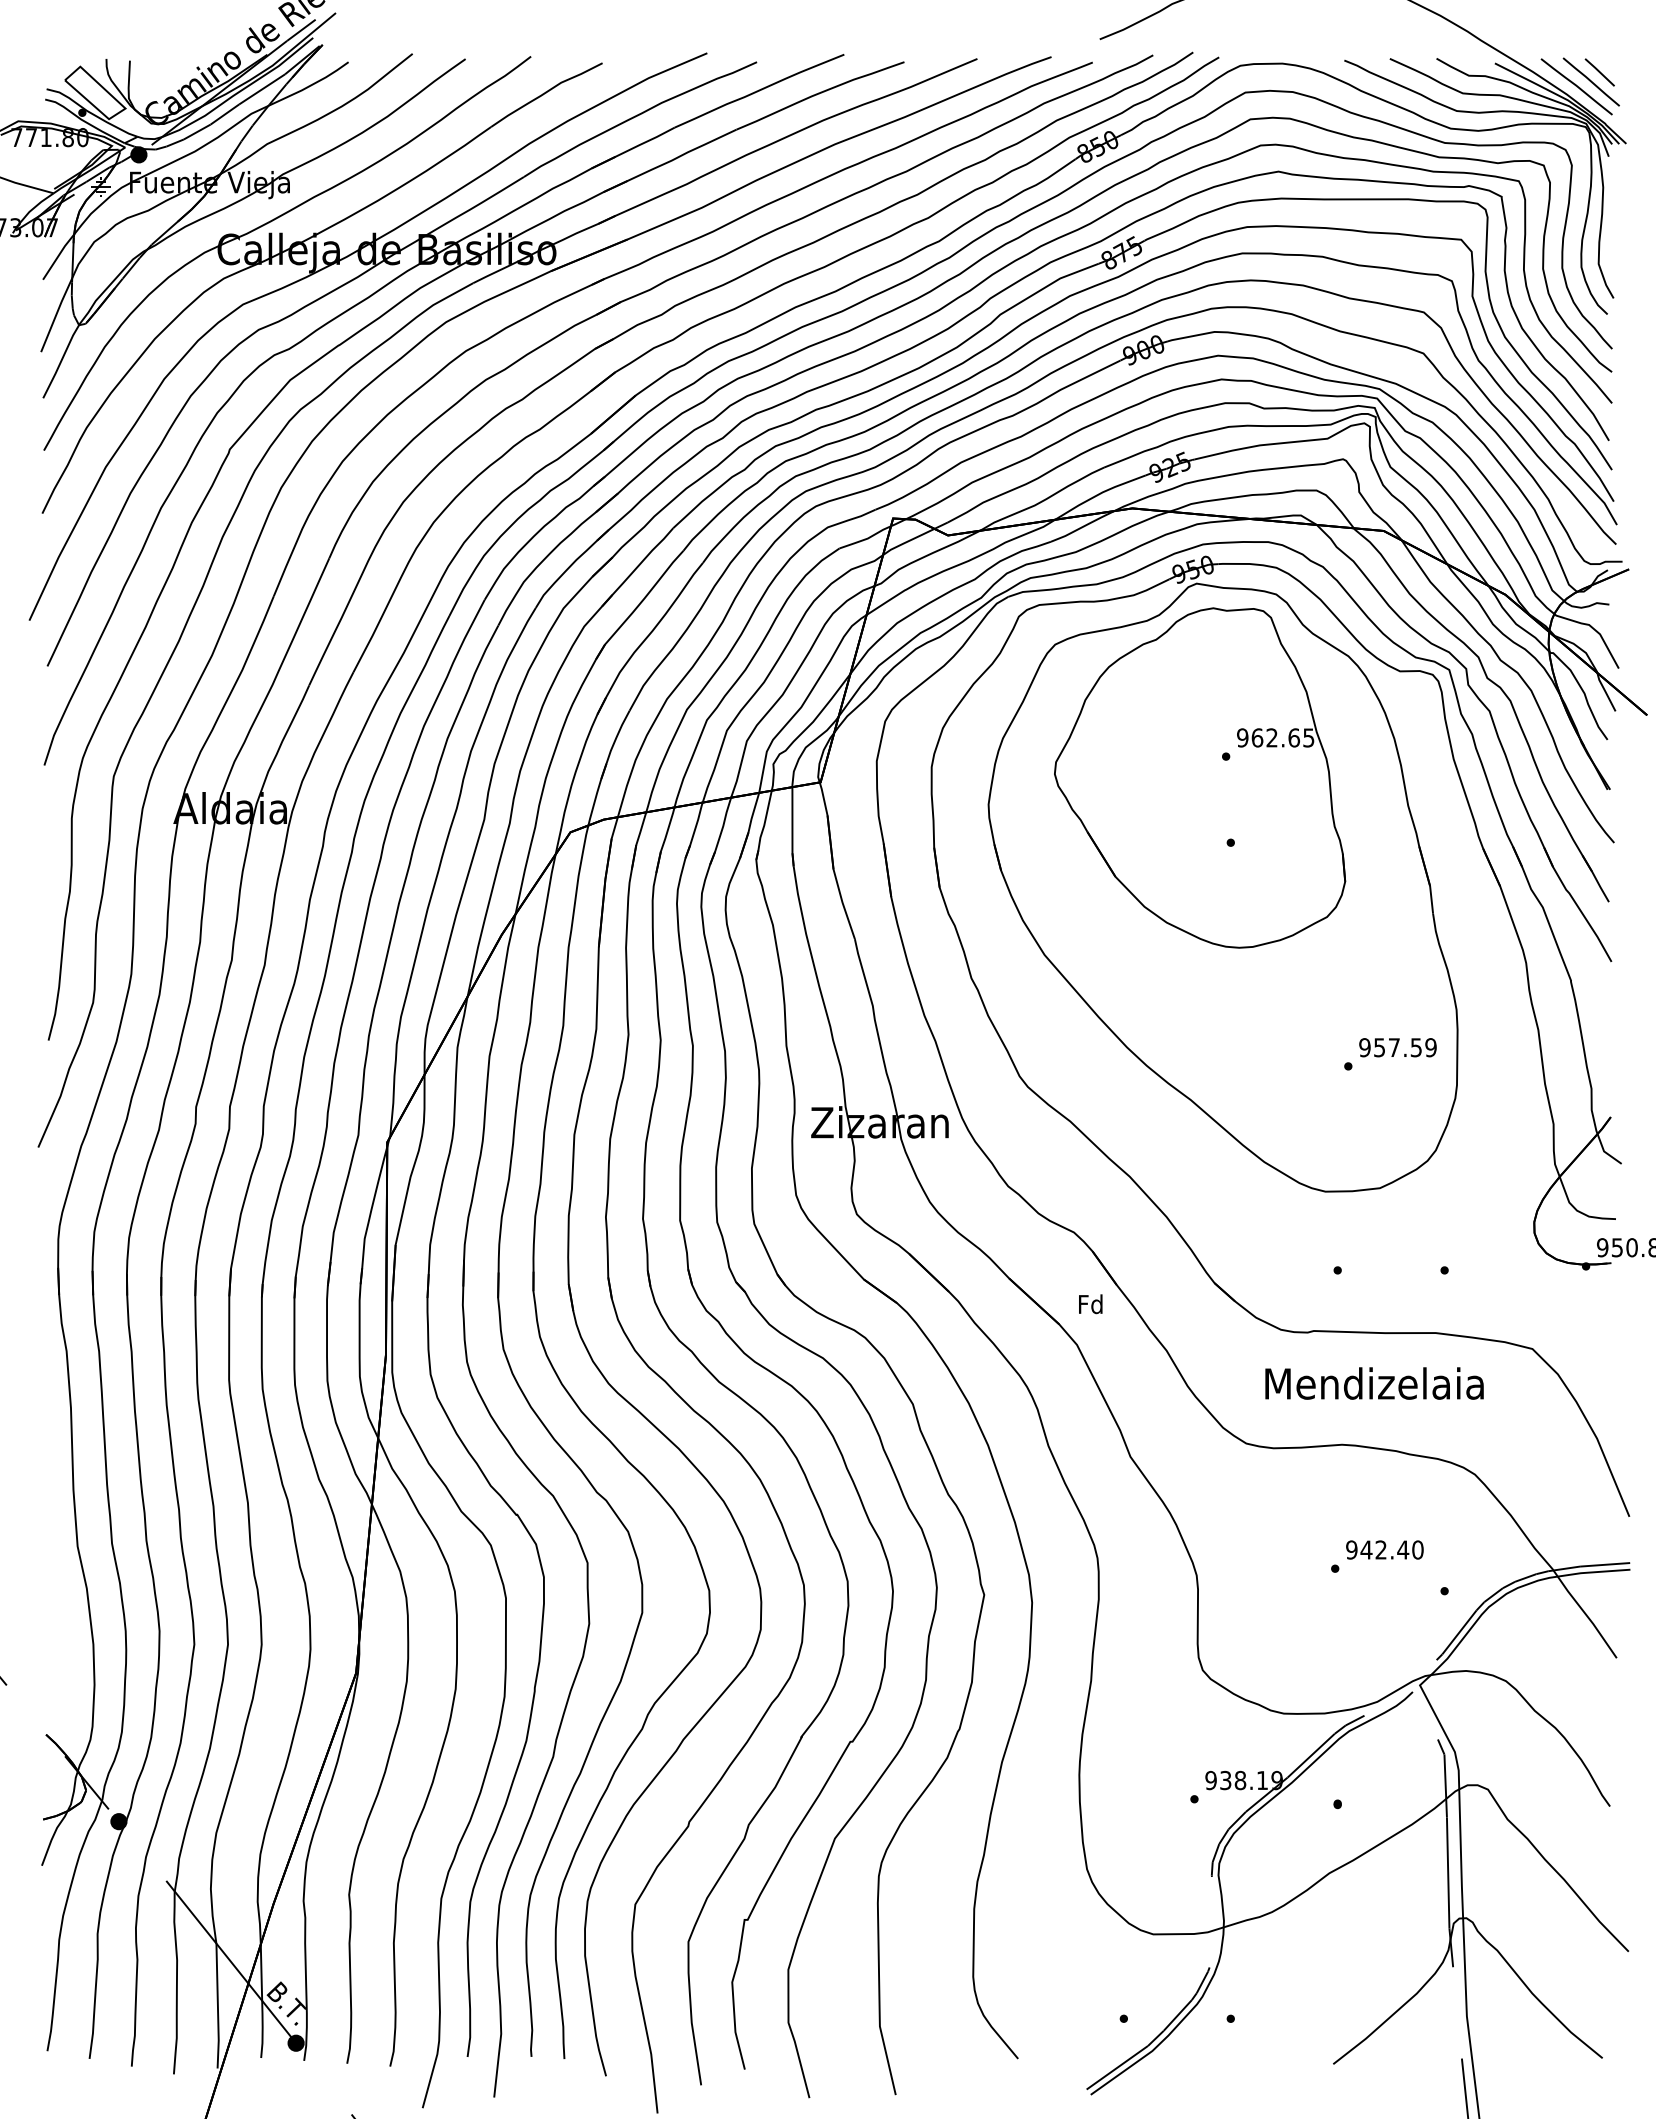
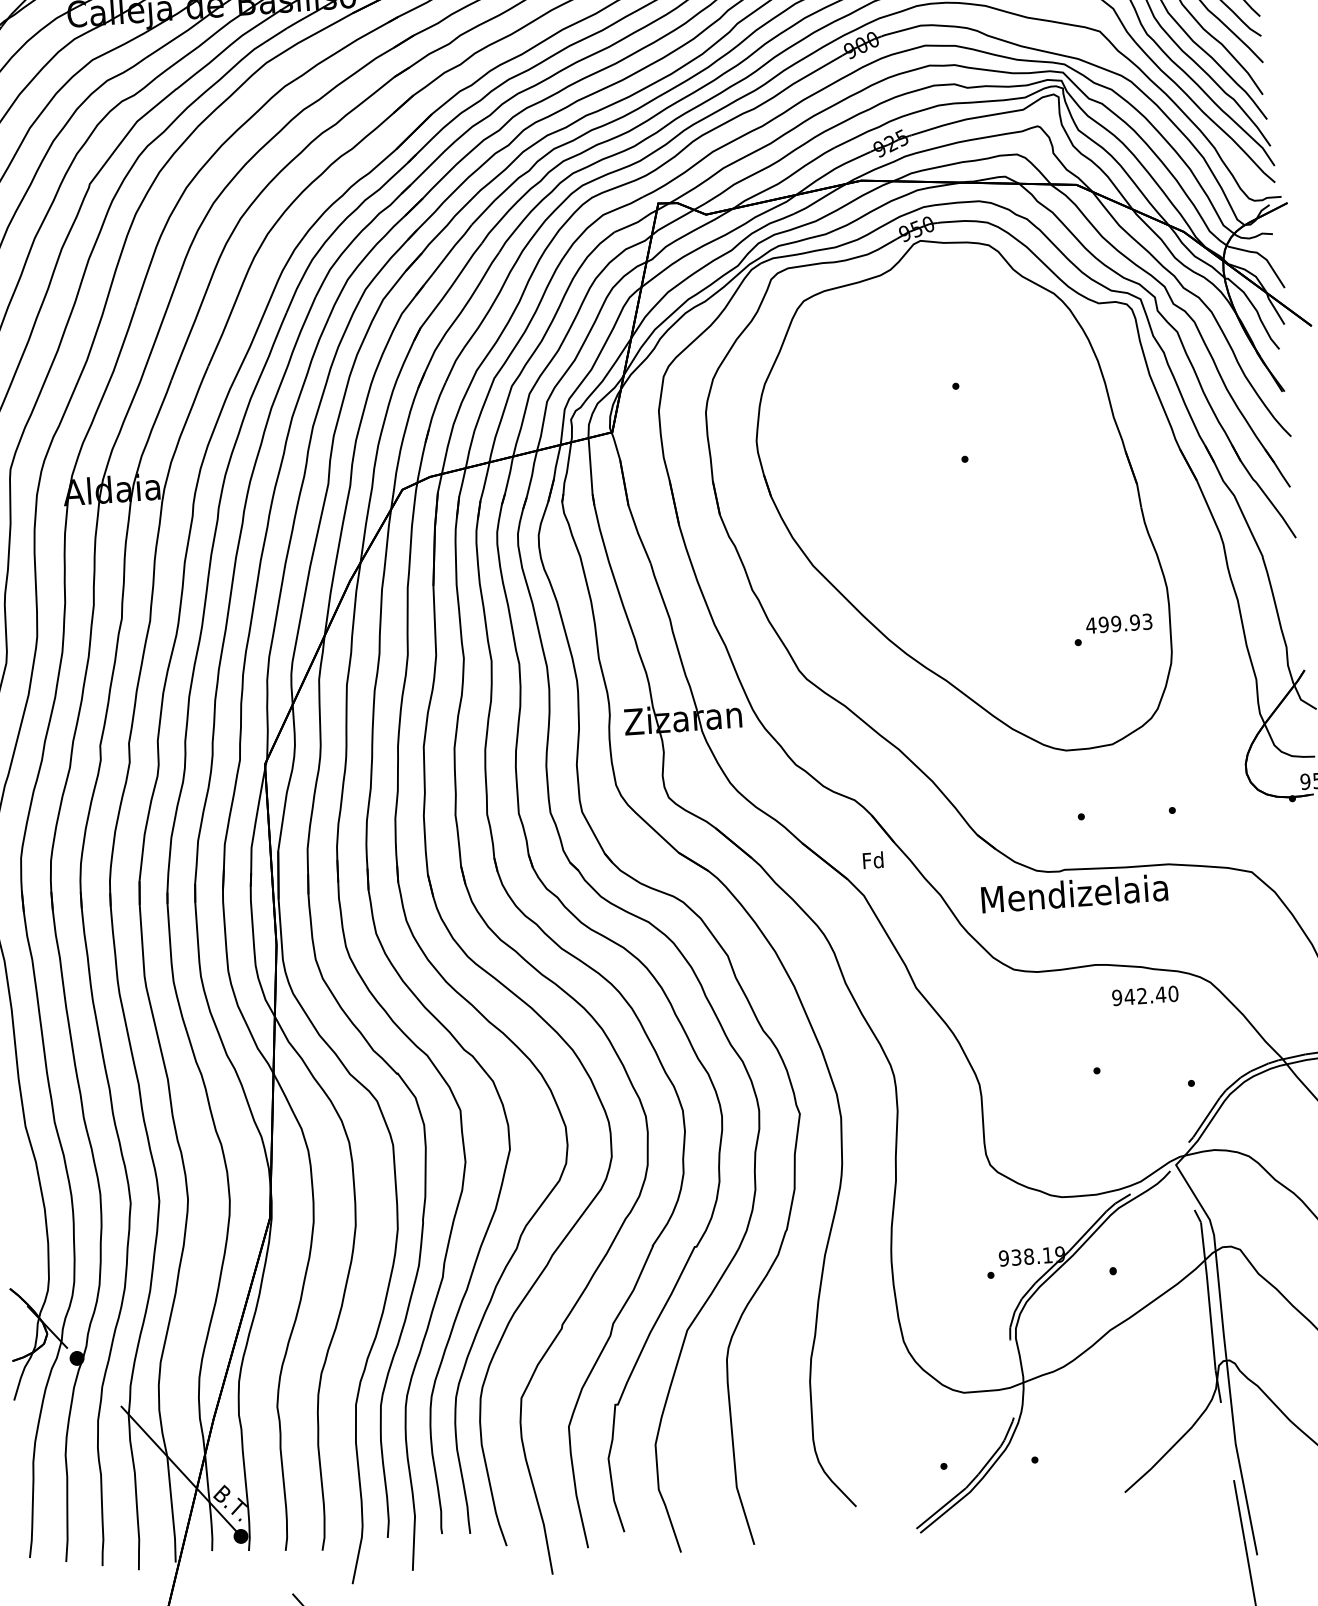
part: (1200, 777) -> (935, 405), removed
text: (1397, 1047) -> (1118, 623), 957.59 -> 499.93
text: (1374, 1383) -> (1074, 893), moved
text: (1384, 1549) -> (1144, 995), moved

